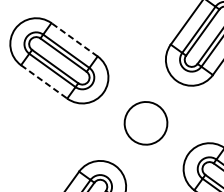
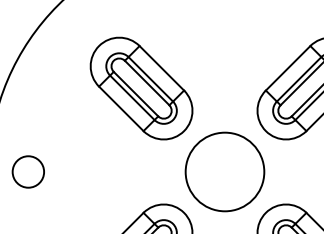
line: (74, 39) -> (161, 67), dashed -> solid
line: (44, 82) -> (121, 109), dashed -> solid
circle: (145, 122) -> (224, 171), size x1.67

